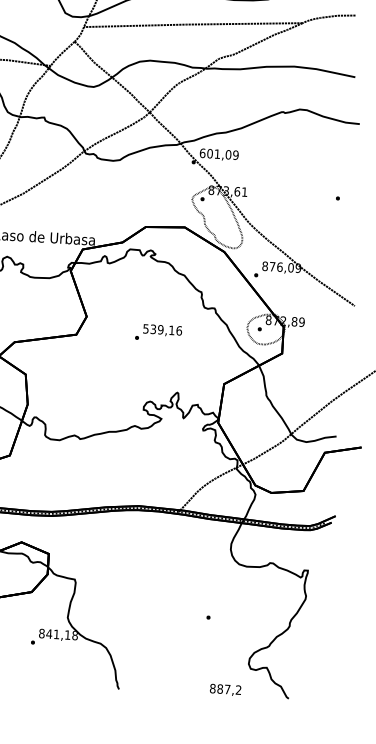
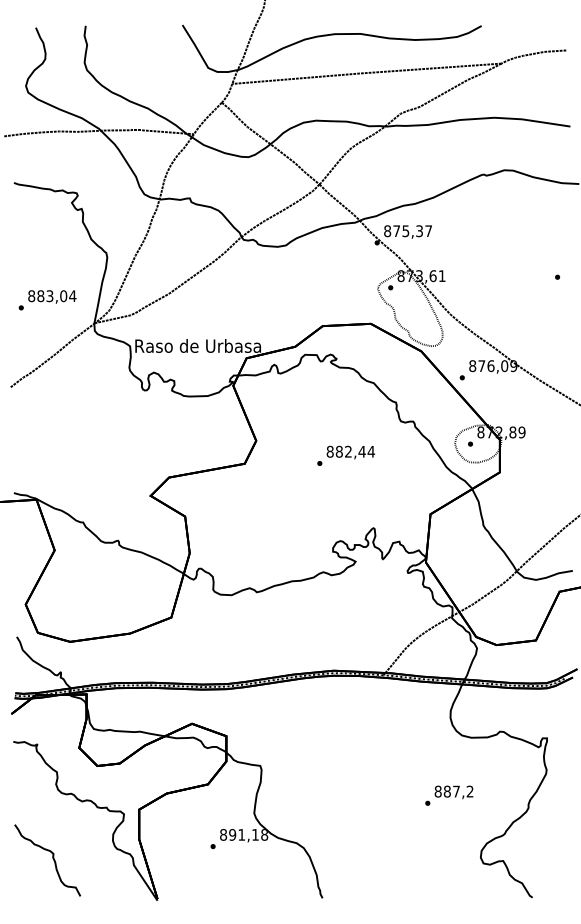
text: (219, 154) -> (408, 231), 601,09 -> 875,37
text: (162, 329) -> (350, 451), 539,16 -> 882,44
text: (49, 633) -> (232, 834), 841,18 -> 891,18
text: (225, 690) -> (453, 792), moved

